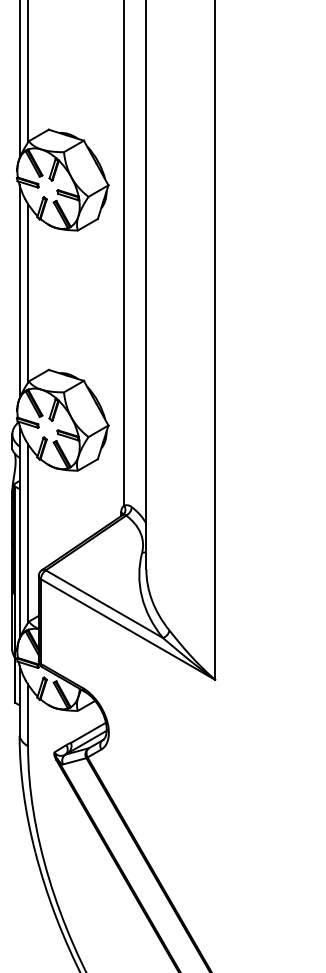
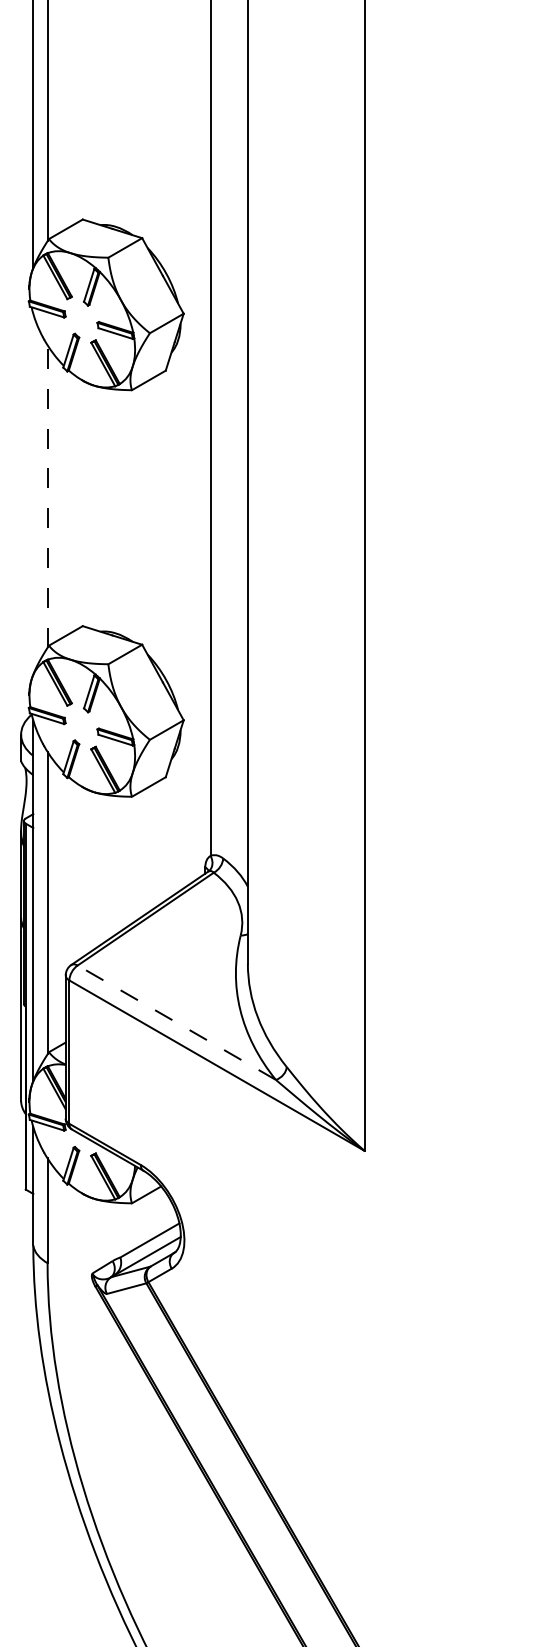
line: (19, 291) -> (33, 493), removed
line: (28, 292) -> (48, 495), solid -> dashed
line: (104, 604) -> (176, 1023), solid -> dashed

